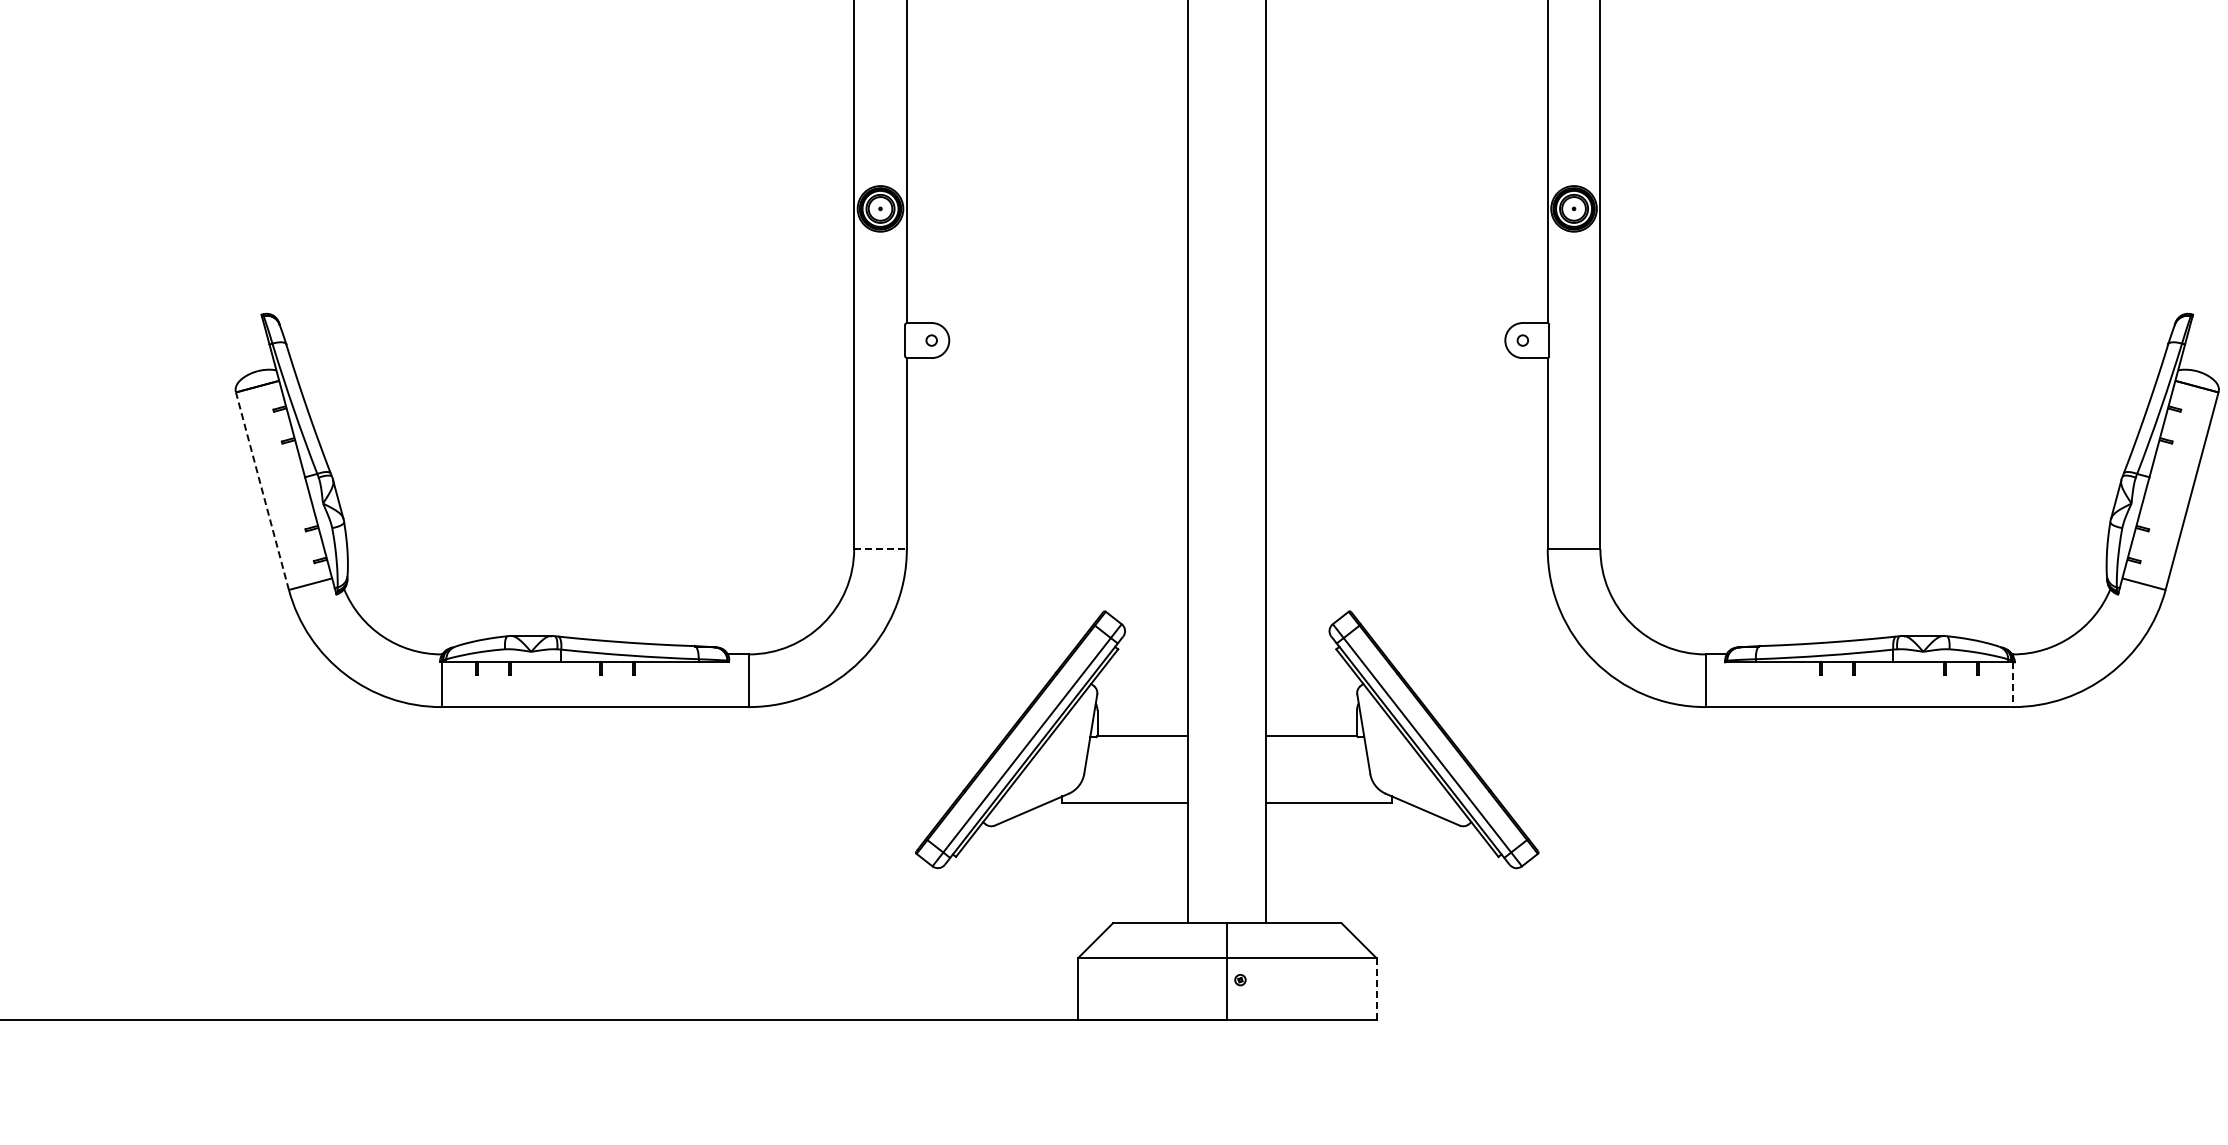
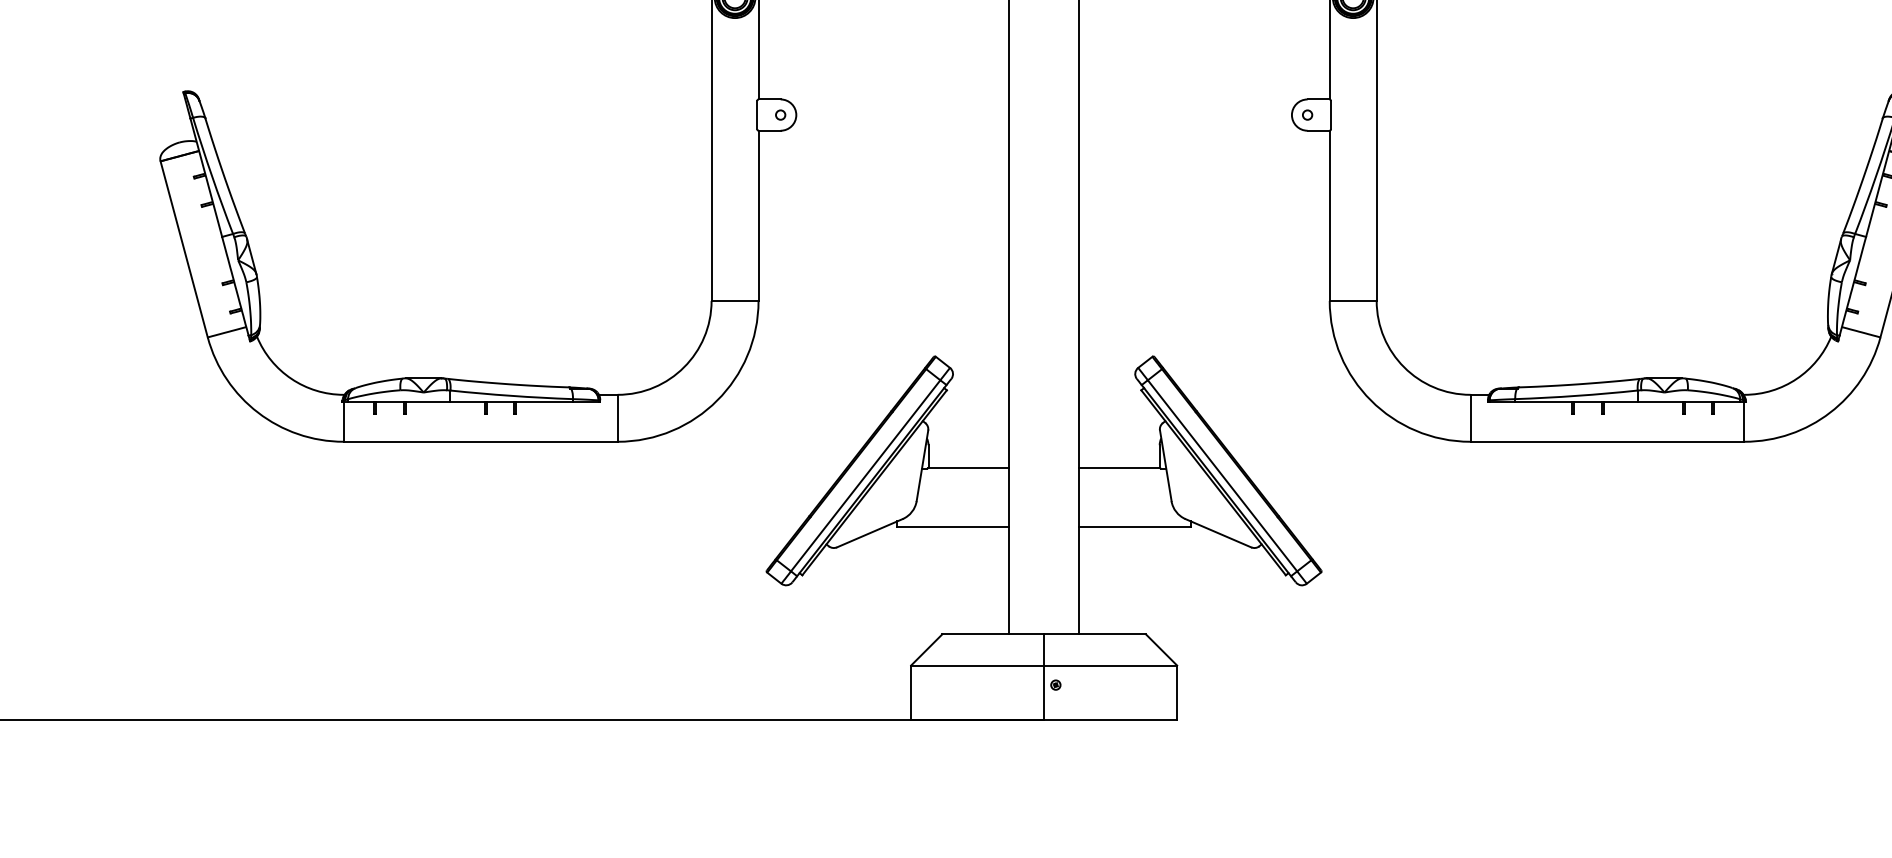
line: (262, 490) -> (184, 248), dashed -> solid
line: (881, 549) -> (735, 301), dashed -> solid
line: (2013, 685) -> (1744, 422), dashed -> solid
line: (1376, 988) -> (1177, 692), dashed -> solid

